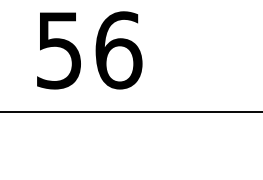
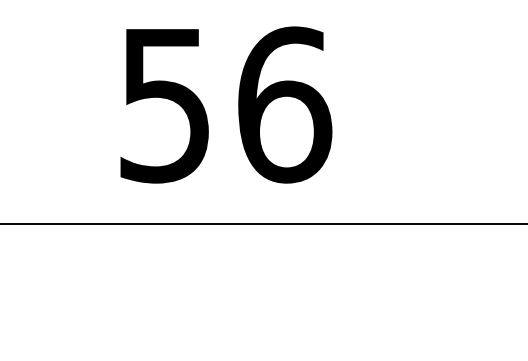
text: (89, 50) -> (225, 105), moved

